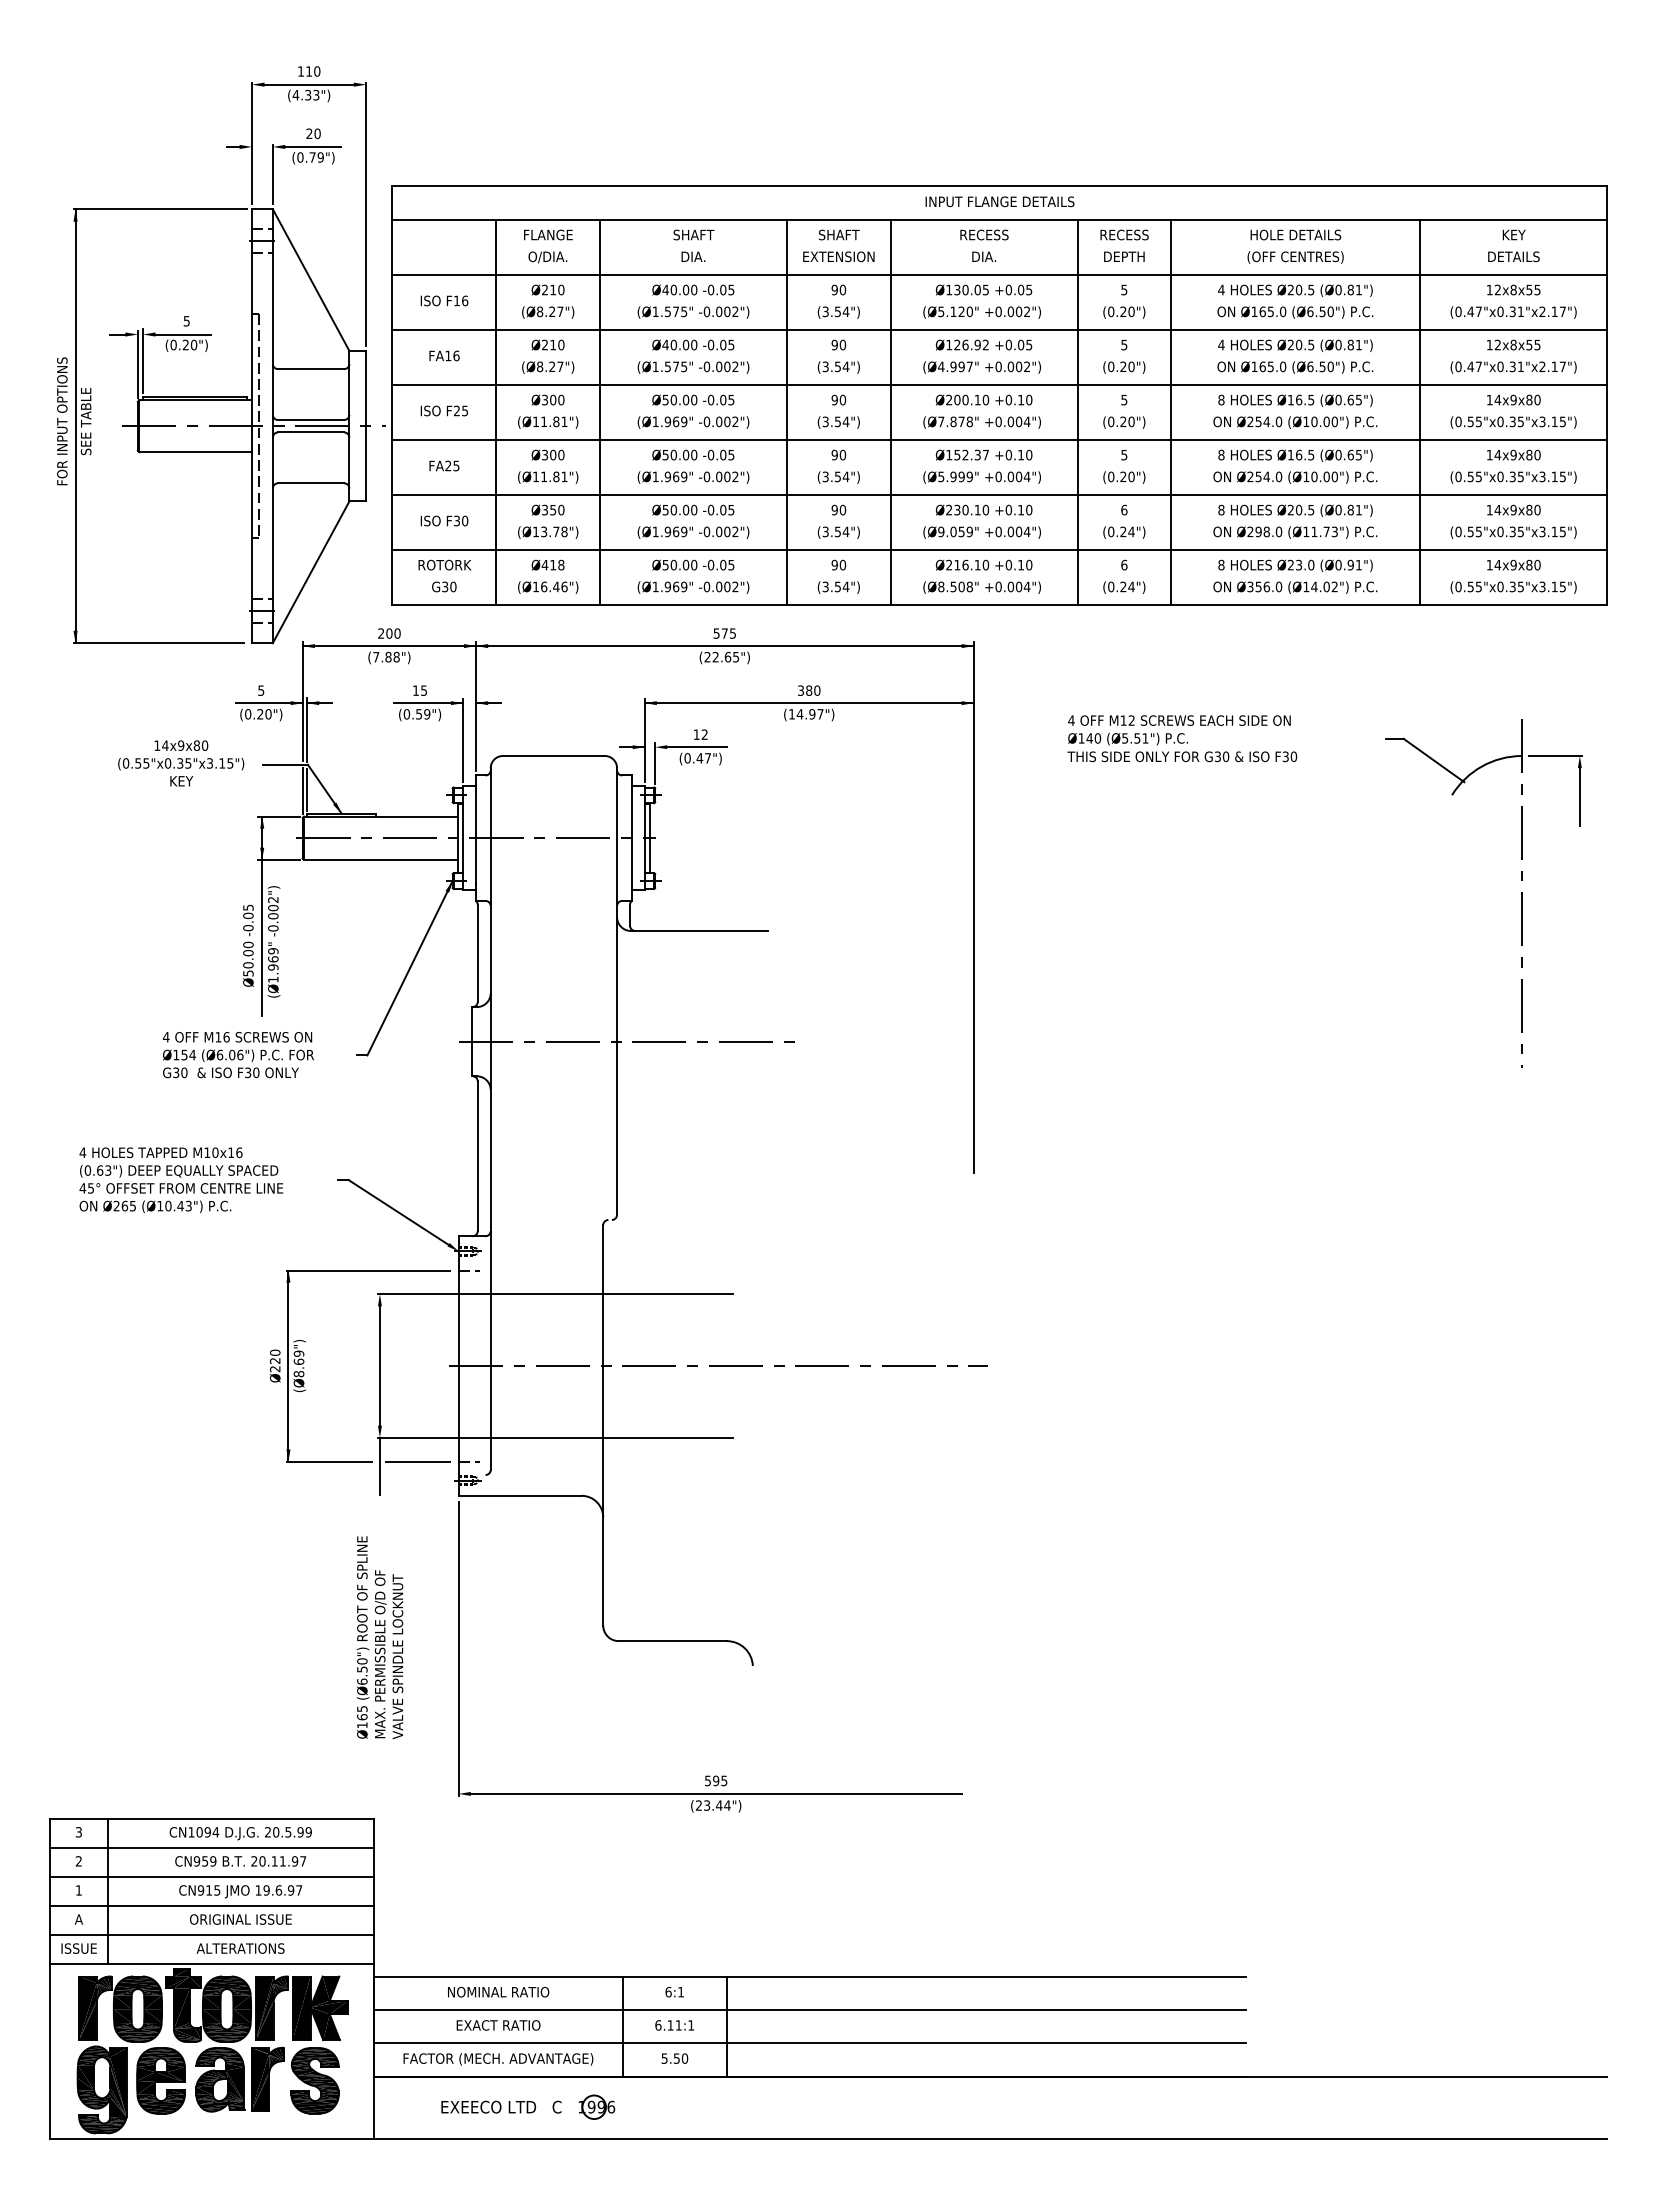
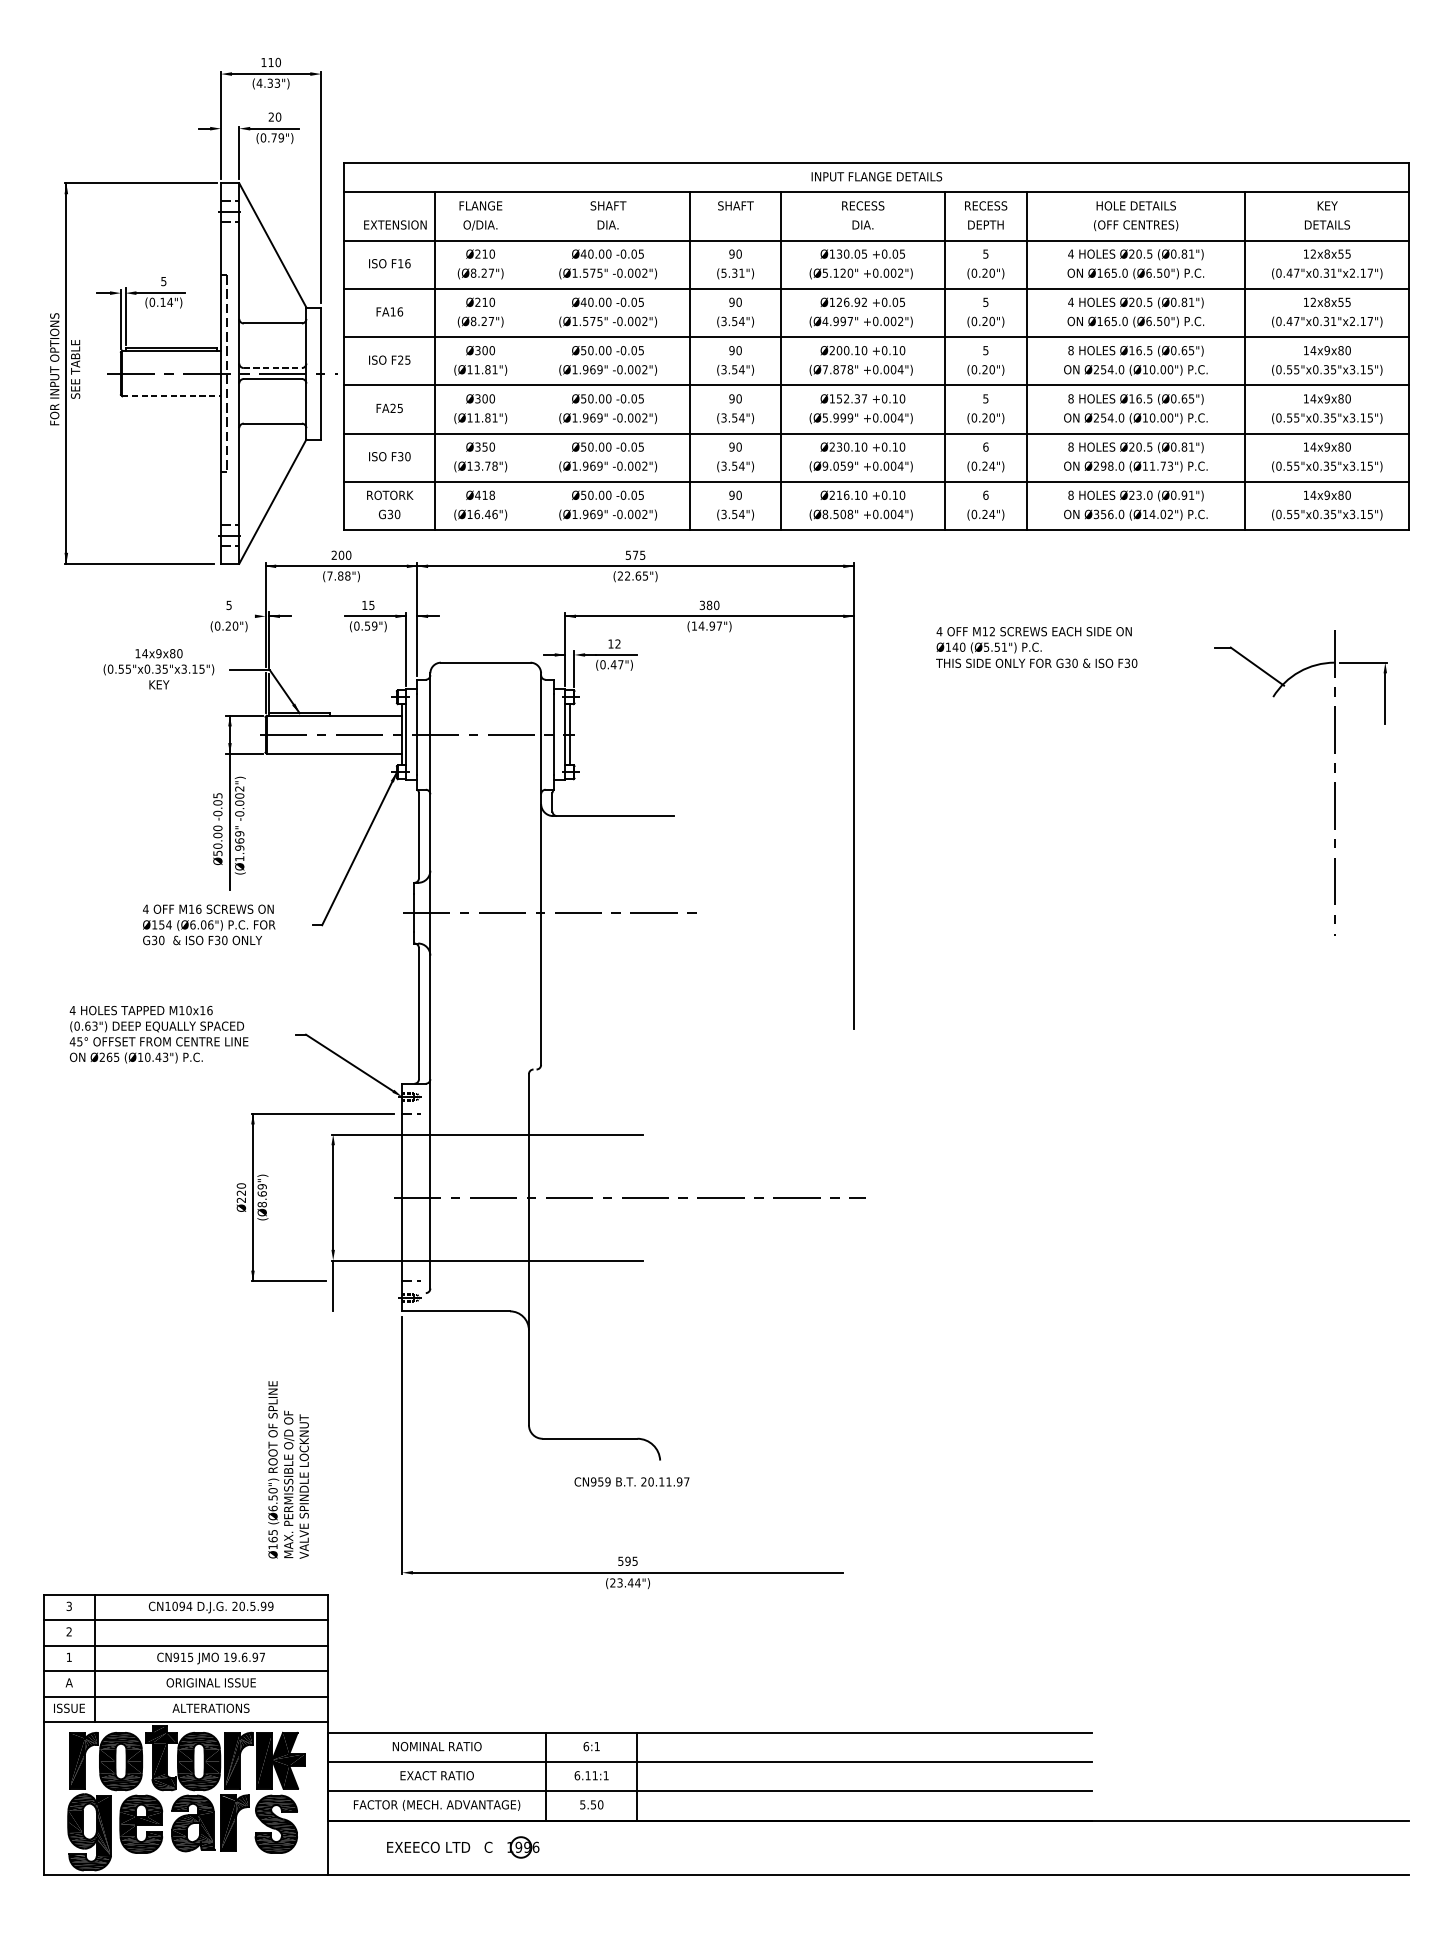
text: (838, 256) -> (395, 224), moved
text: (836, 311) -> (733, 272), (3.54") -> (5.31")
text: (189, 344) -> (166, 301), (0.20") -> (0.14")
line: (600, 411) -> (526, 360), removed
line: (311, 420) -> (273, 368), solid -> dashed
line: (196, 452) -> (172, 396), solid -> dashed
line: (268, 703) -> (235, 616), removed
line: (417, 1461) -> (366, 1281), removed
text: (379, 1637) -> (288, 1469), moved
text: (240, 1861) -> (631, 1482), moved

